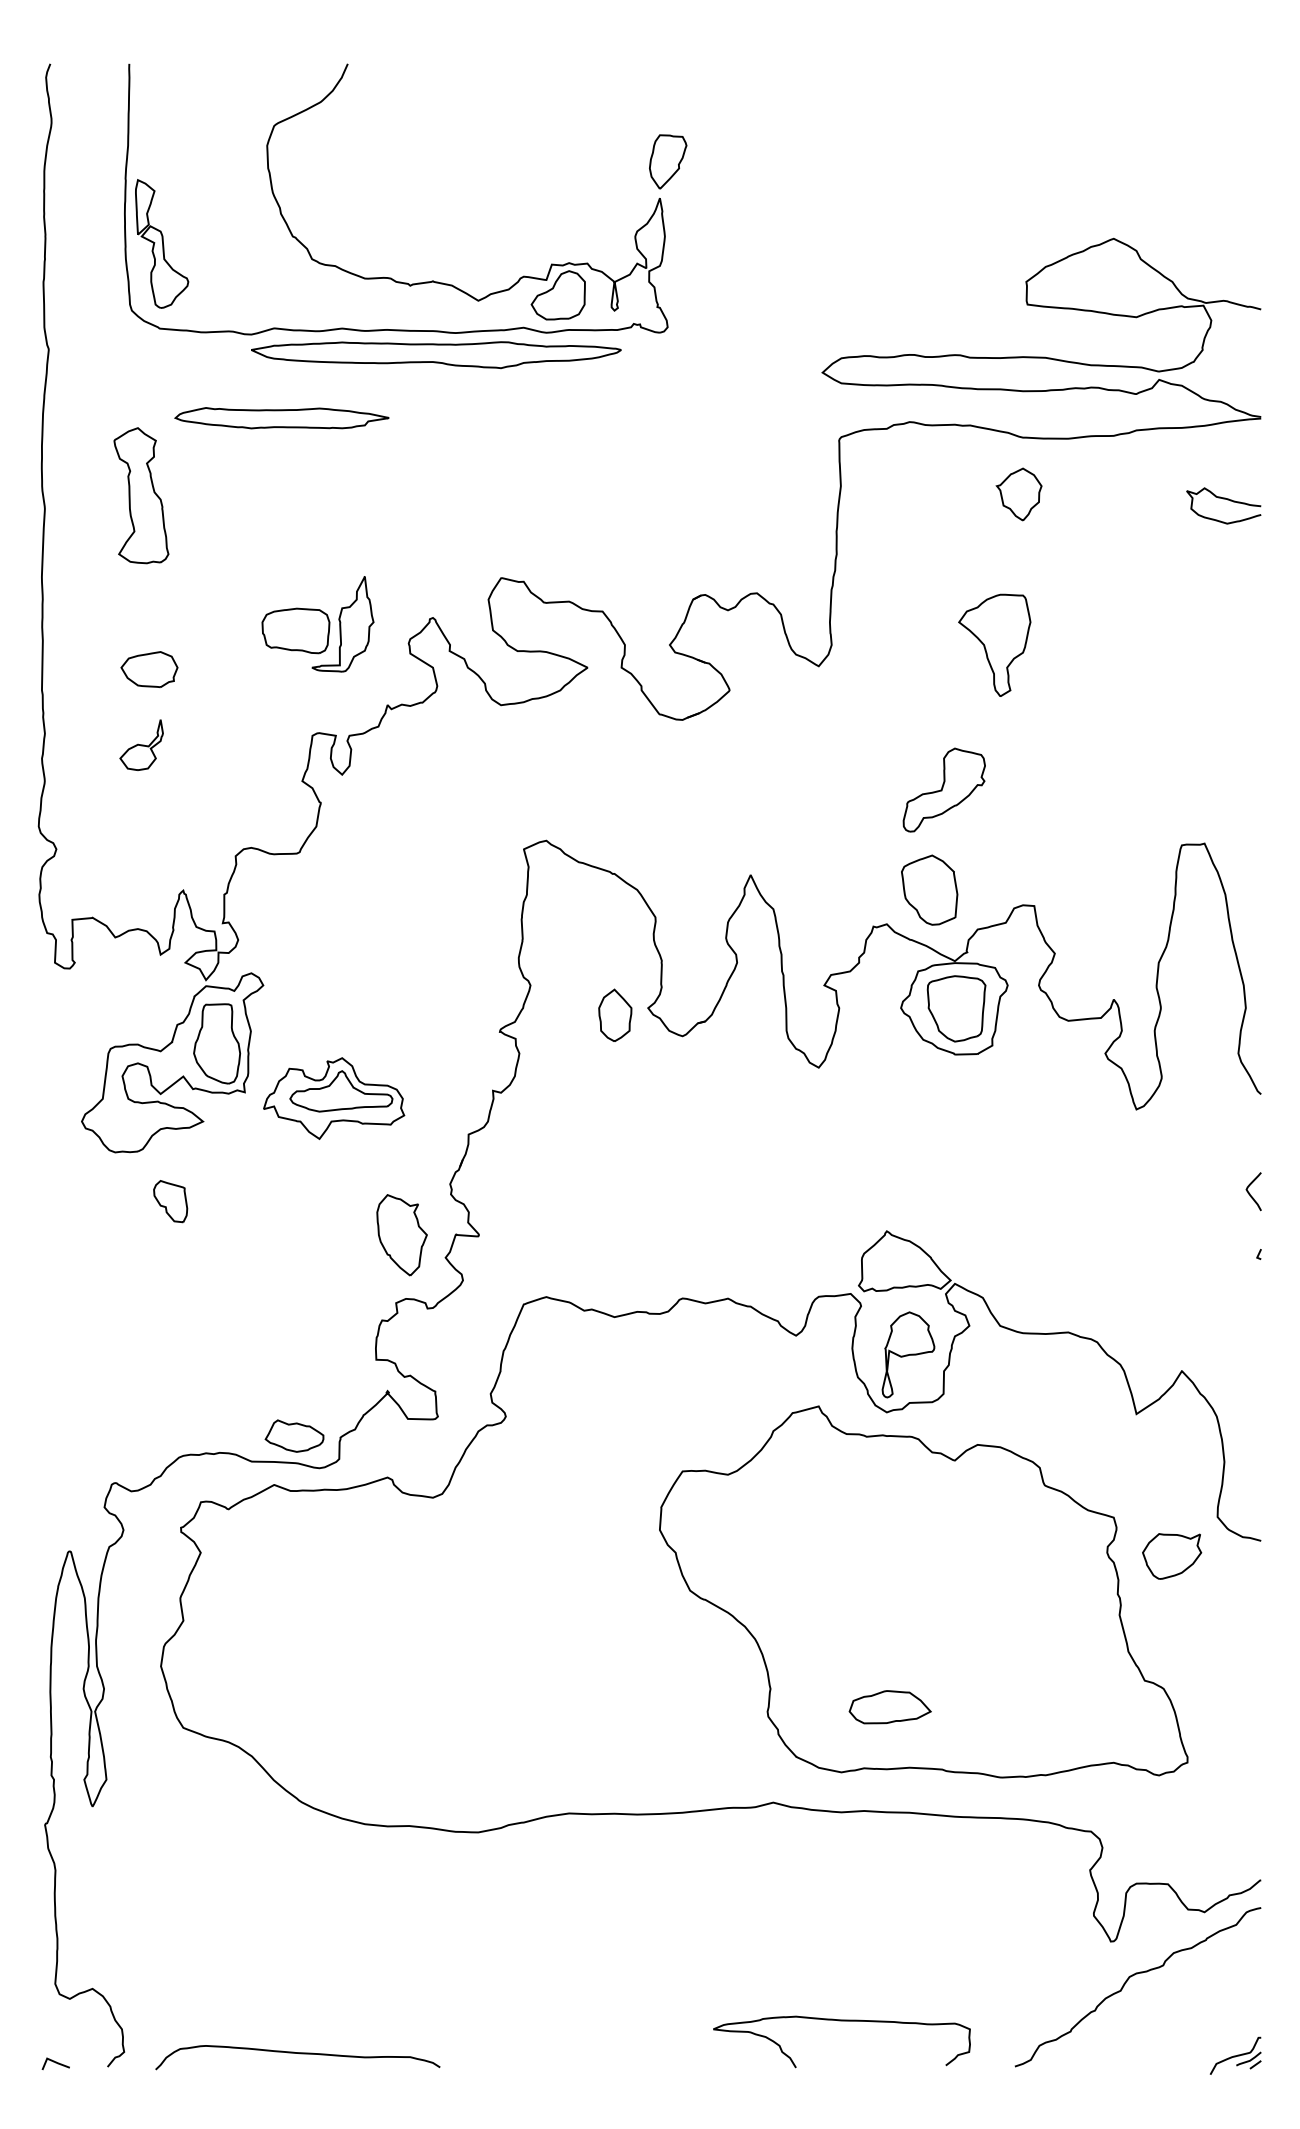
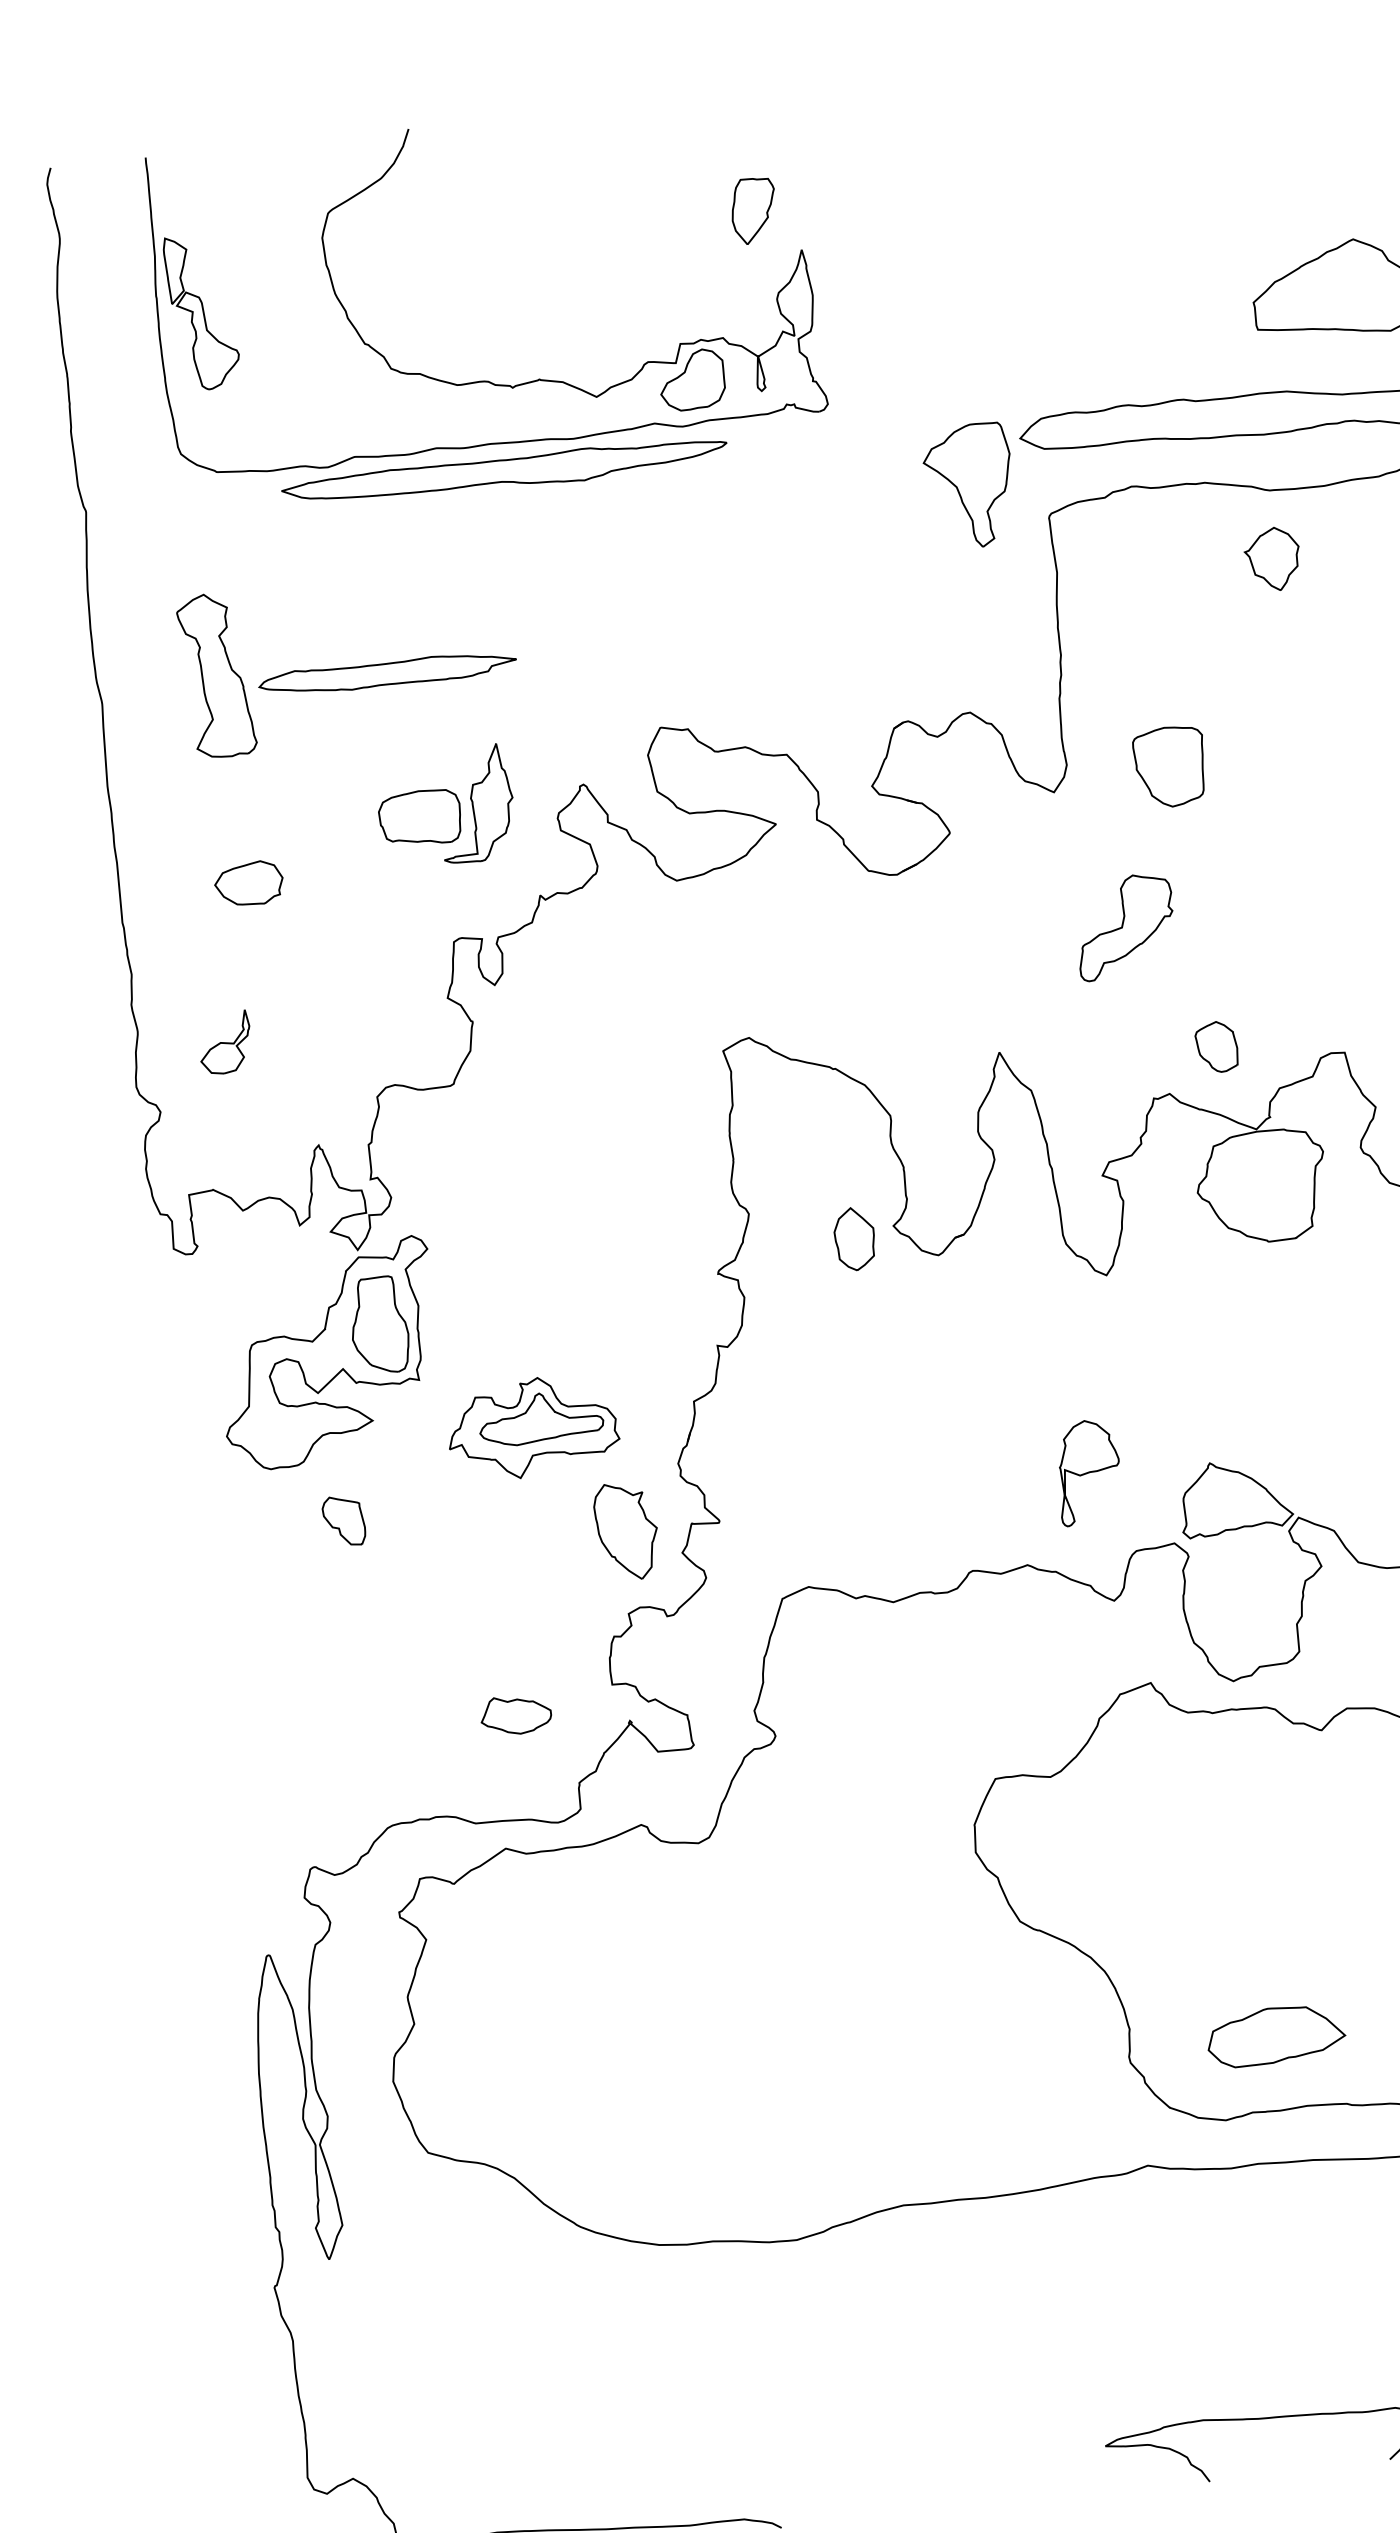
part: (668, 161) -> (754, 210), moved
part: (162, 243) -> (202, 311), moved
part: (436, 355) -> (505, 473), moved
part: (281, 418) -> (387, 673), moved
part: (994, 644) -> (969, 485), moved
part: (141, 744) -> (224, 1042), moved
part: (943, 789) -> (1124, 926), moved
part: (929, 889) -> (1216, 1046), size x0.6
part: (956, 1008) -> (1170, 766), moved
part: (334, 1098) -> (533, 1427), moved
part: (908, 1354) -> (1088, 1471), moved
part: (294, 1435) -> (515, 1714), moved
part: (889, 1707) -> (1275, 2036), size x1.4

